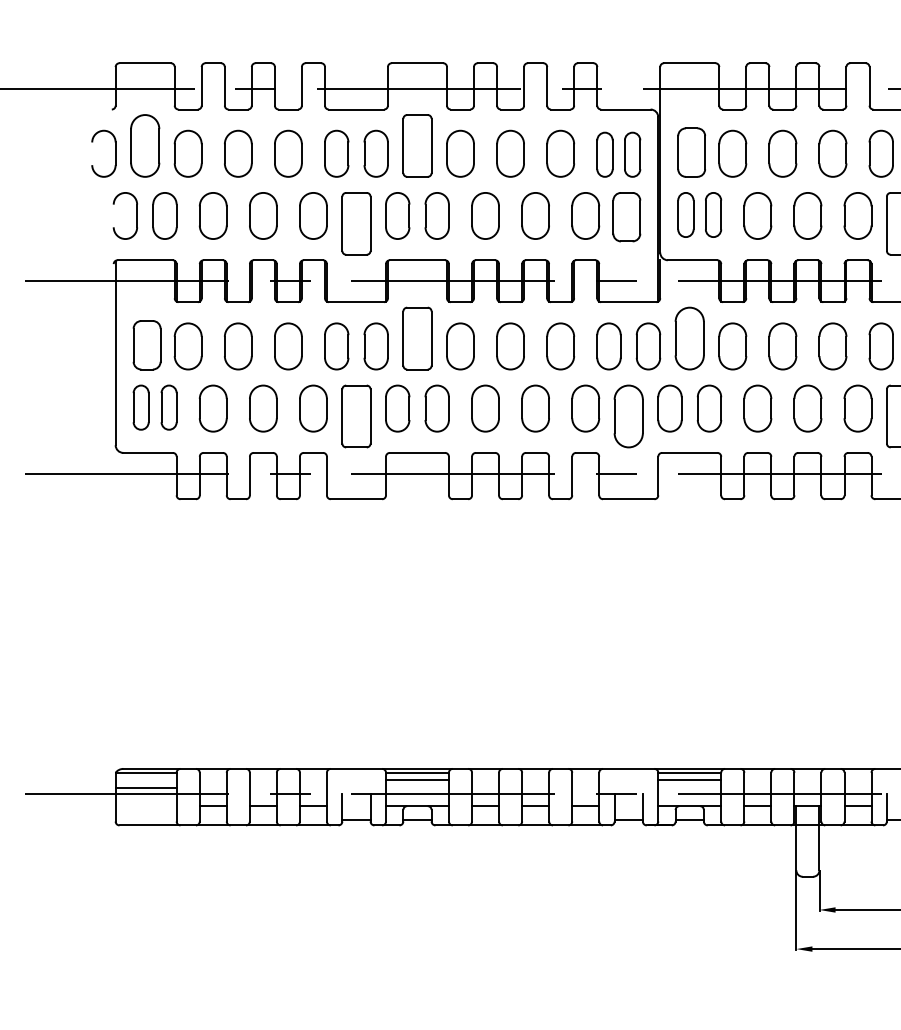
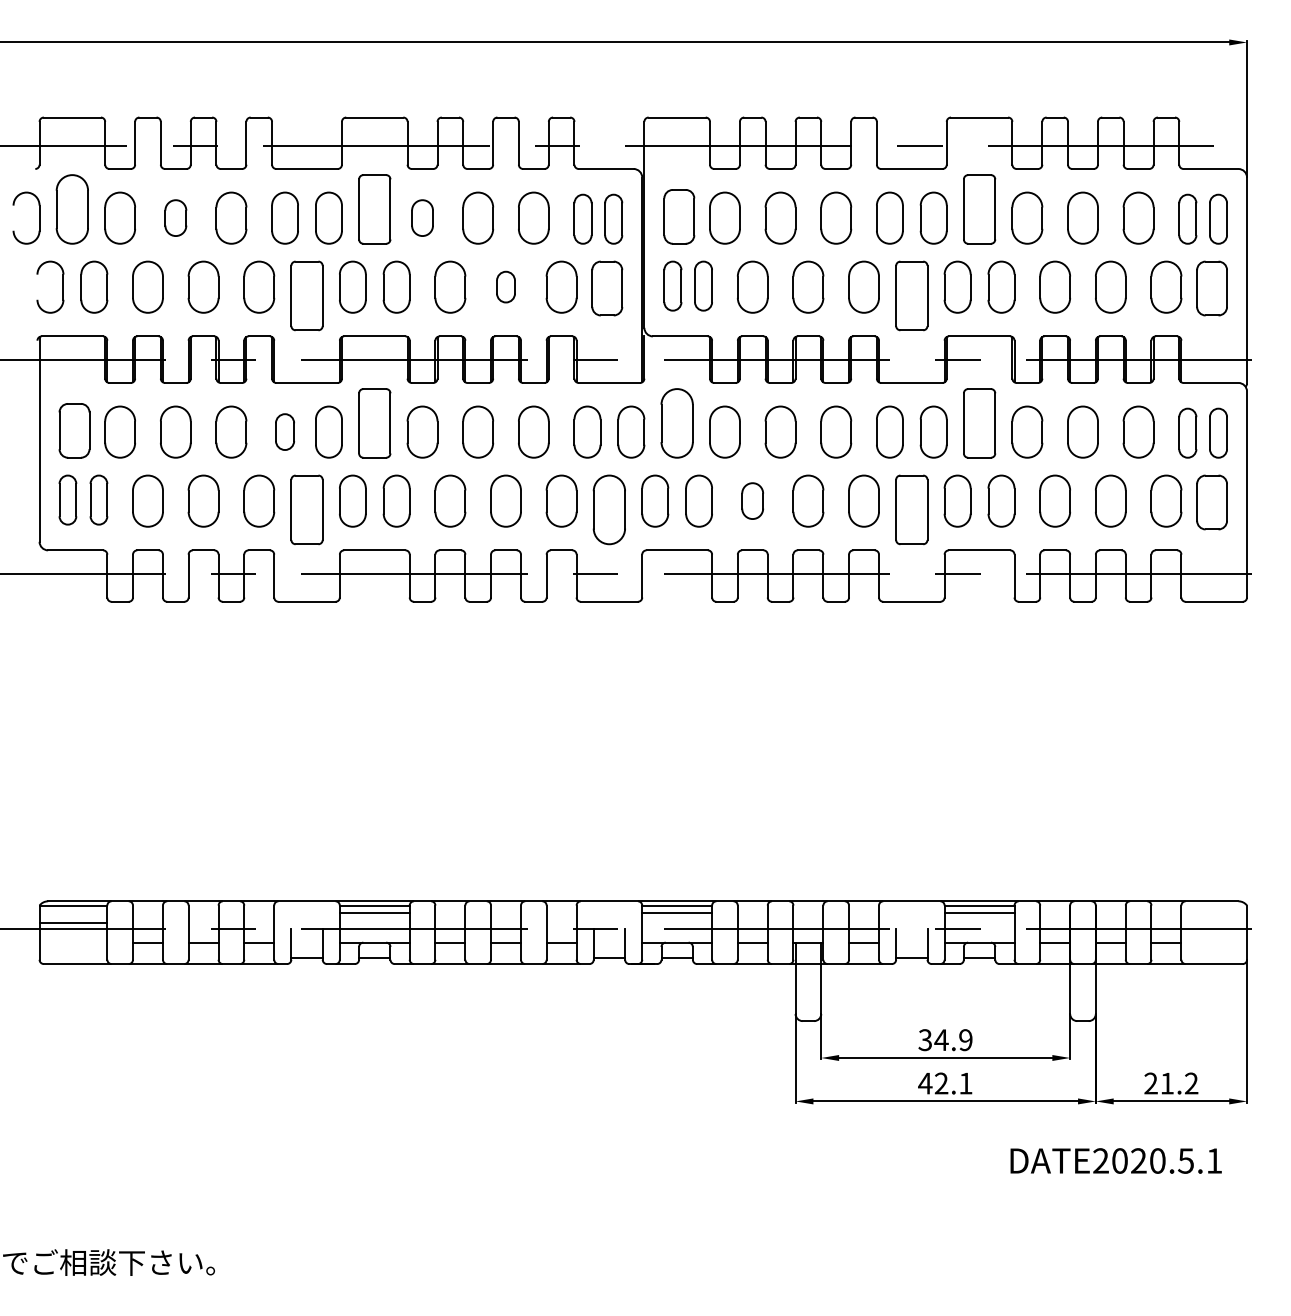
part: (238, 153) -> (175, 217), size x0.7
part: (460, 153) -> (422, 217), size x0.7
part: (535, 215) -> (505, 286), size x0.6
part: (336, 345) -> (284, 431), size x0.7
part: (757, 408) -> (752, 500), size x0.7

